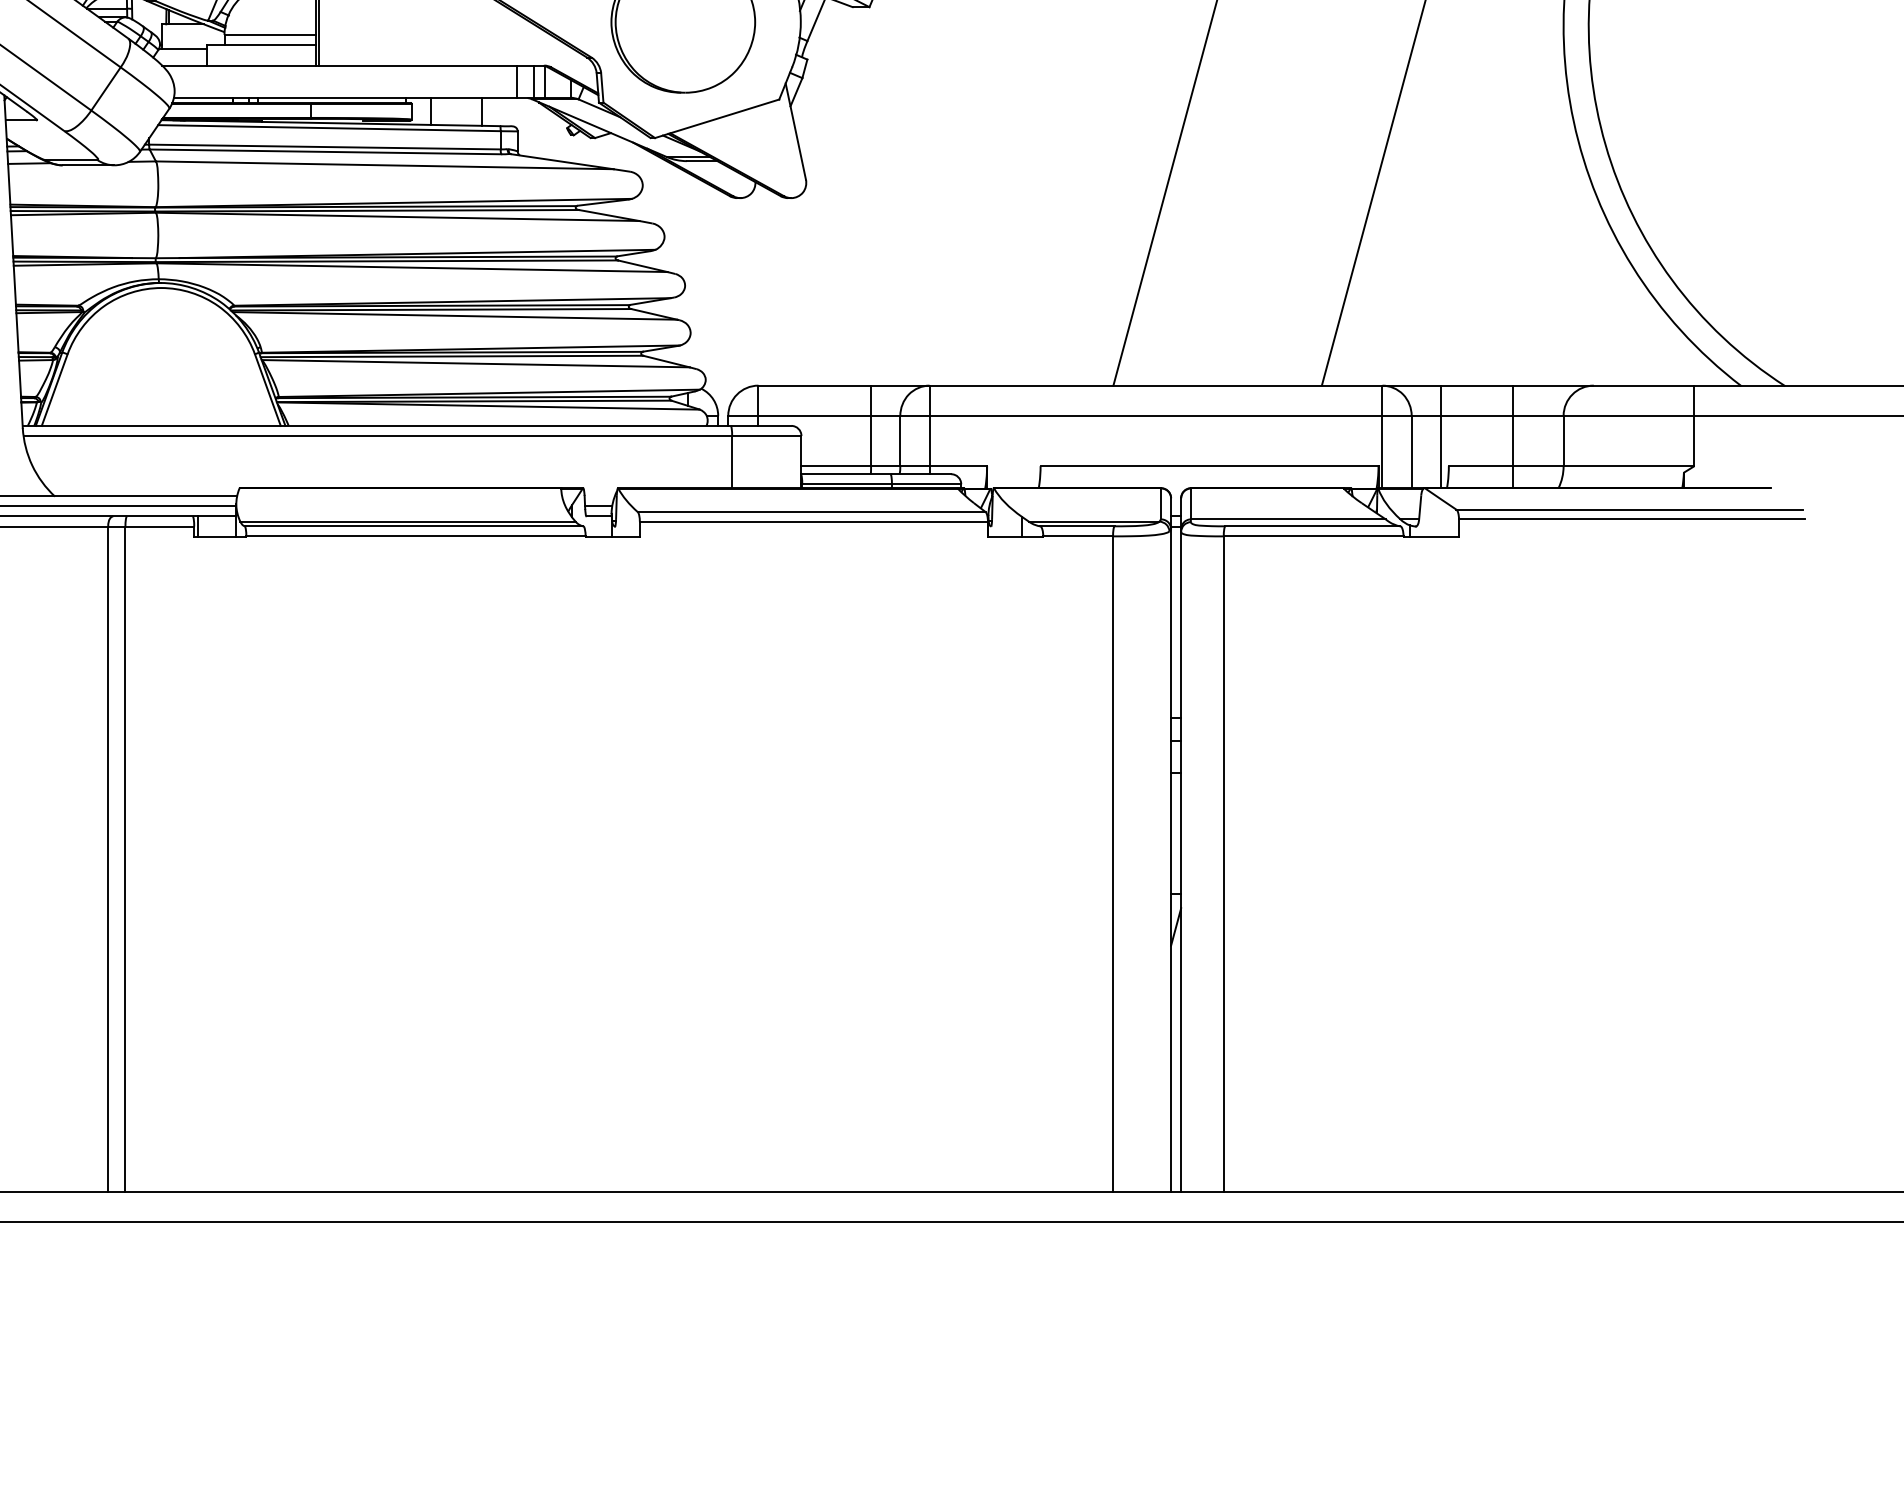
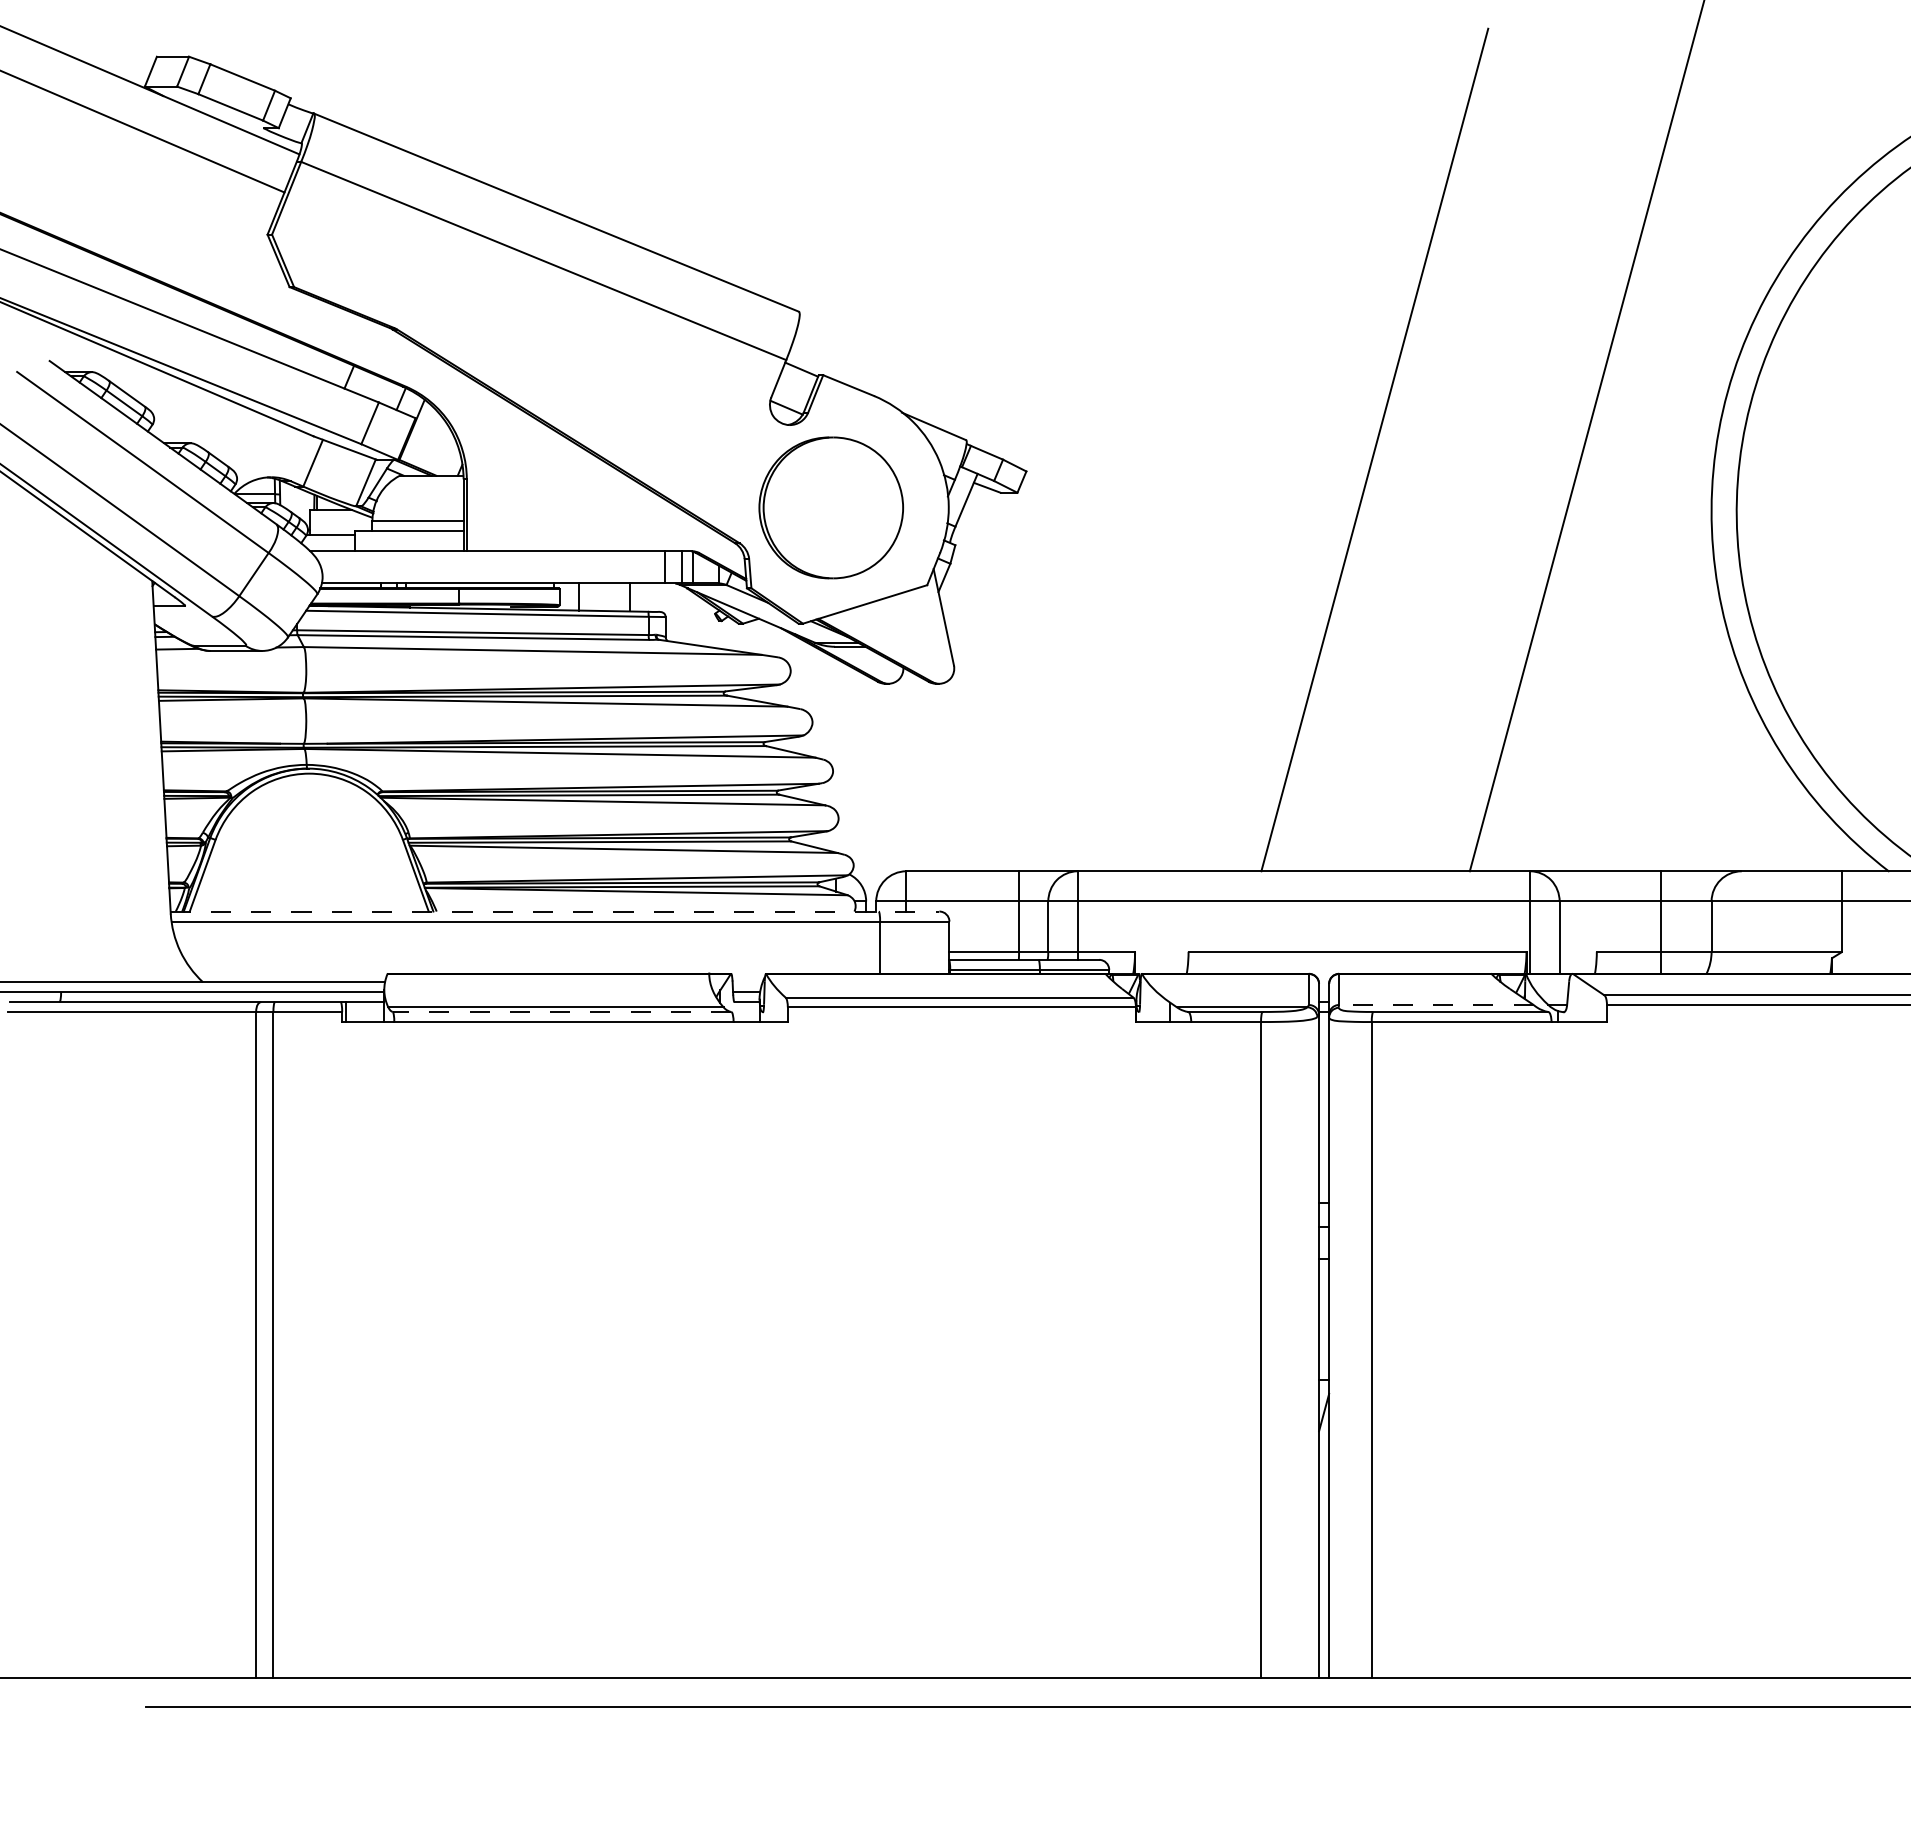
line: (407, 425) -> (555, 911), solid -> dashed
line: (1440, 436) -> (1588, 922), removed
line: (1287, 519) -> (1435, 1005), solid -> dashed
line: (413, 525) -> (561, 1011), solid -> dashed

